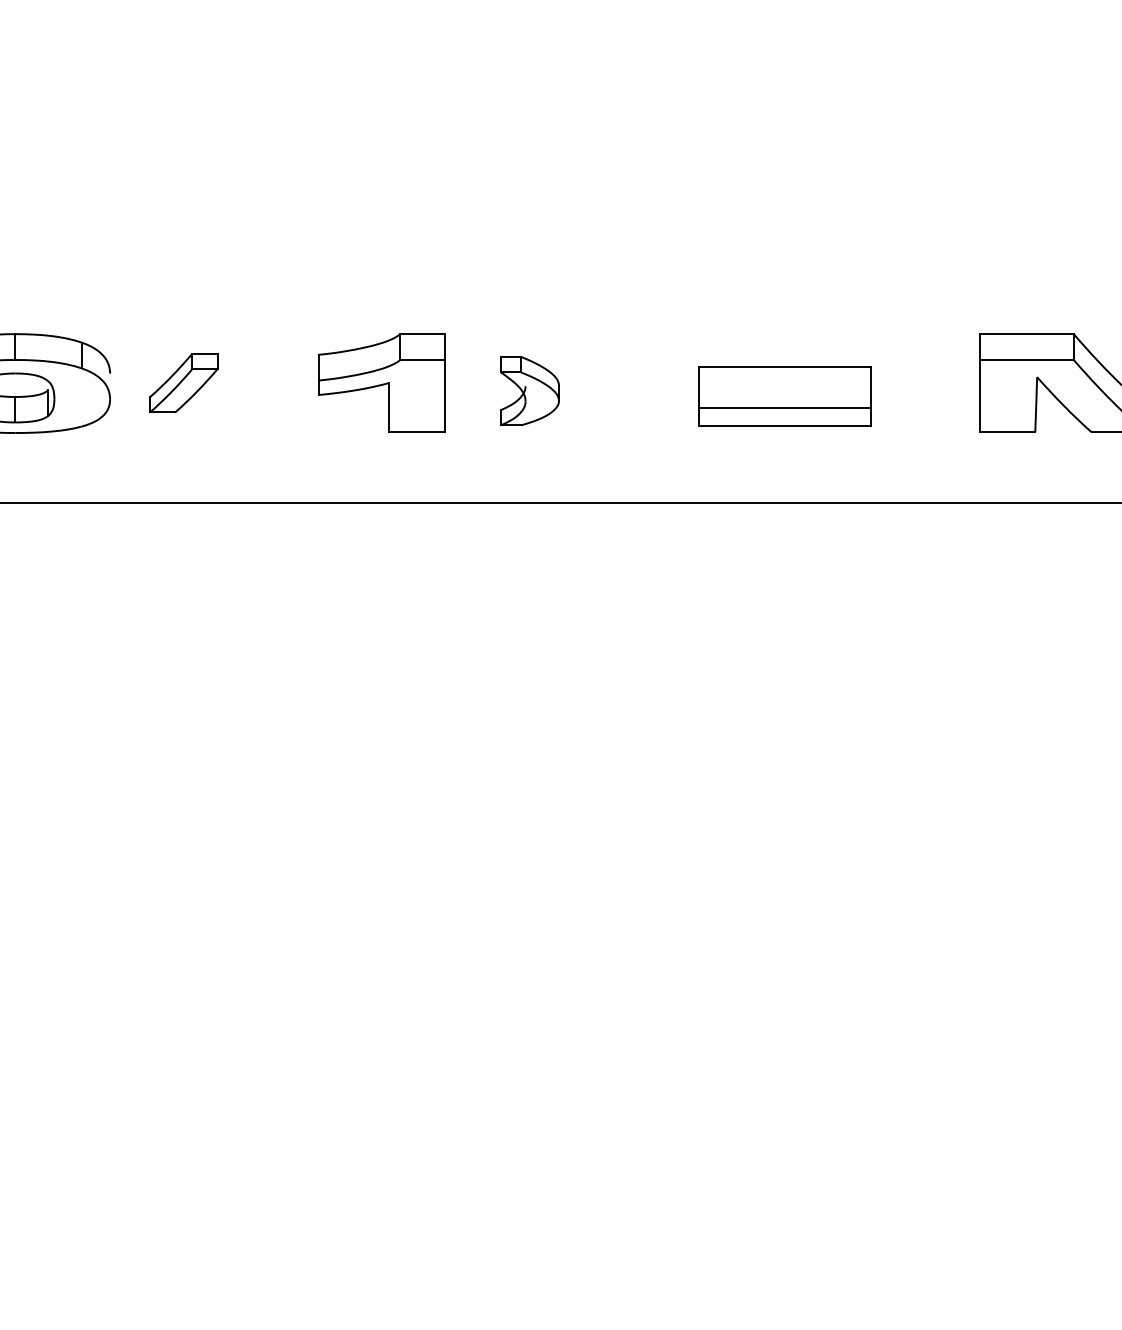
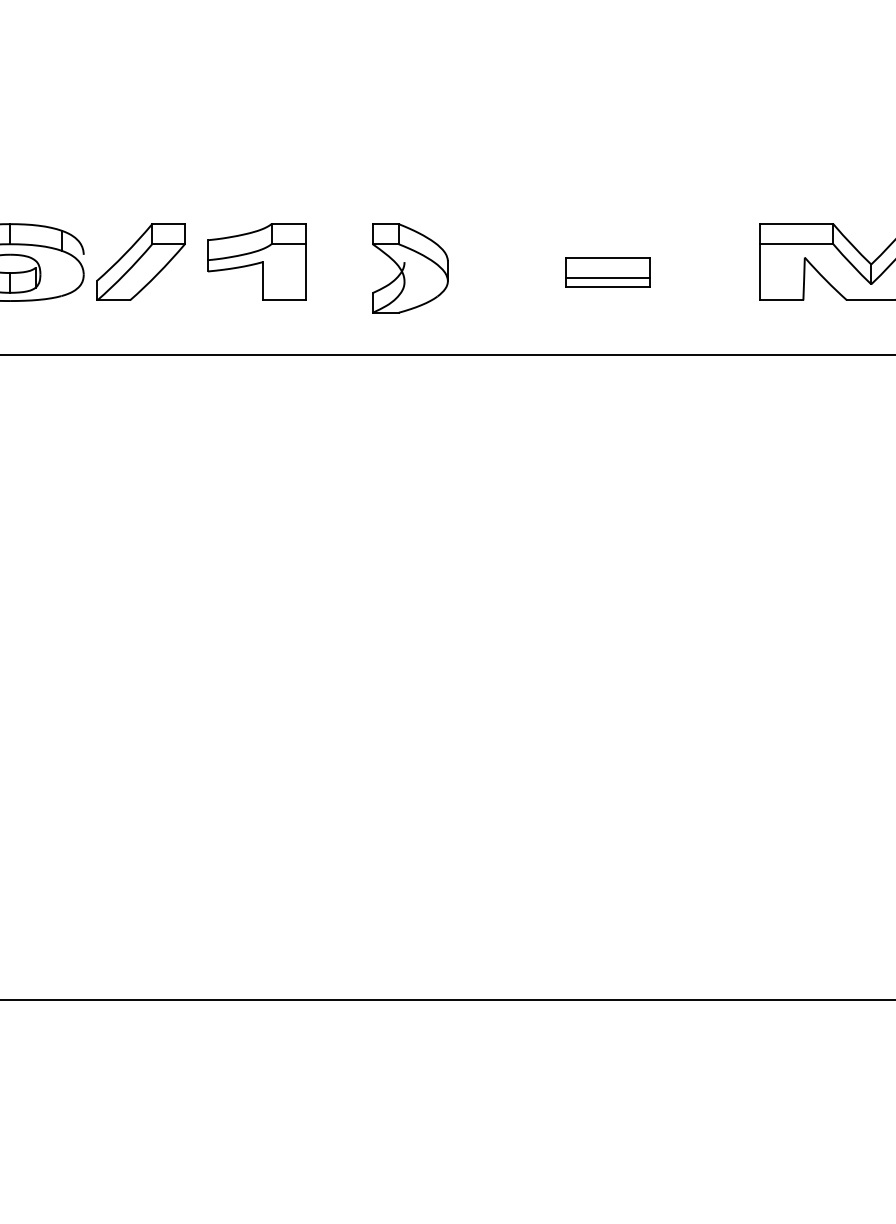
part: (183, 382) -> (140, 261), size x1.67
part: (381, 382) -> (256, 261), moved
part: (530, 391) -> (410, 268), size x1.67
part: (783, 396) -> (607, 272), size x0.62

